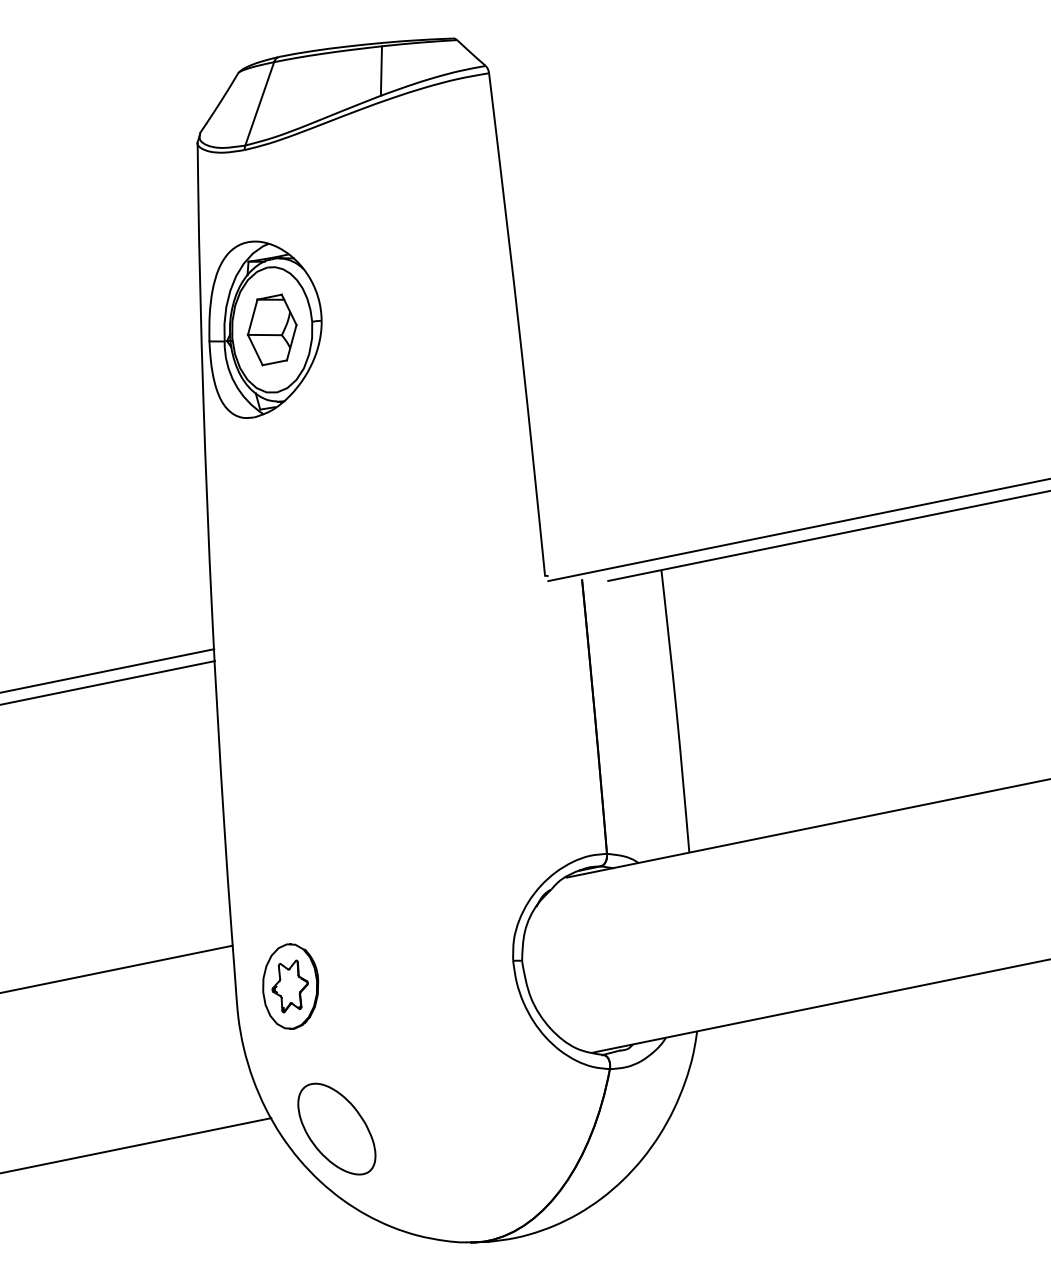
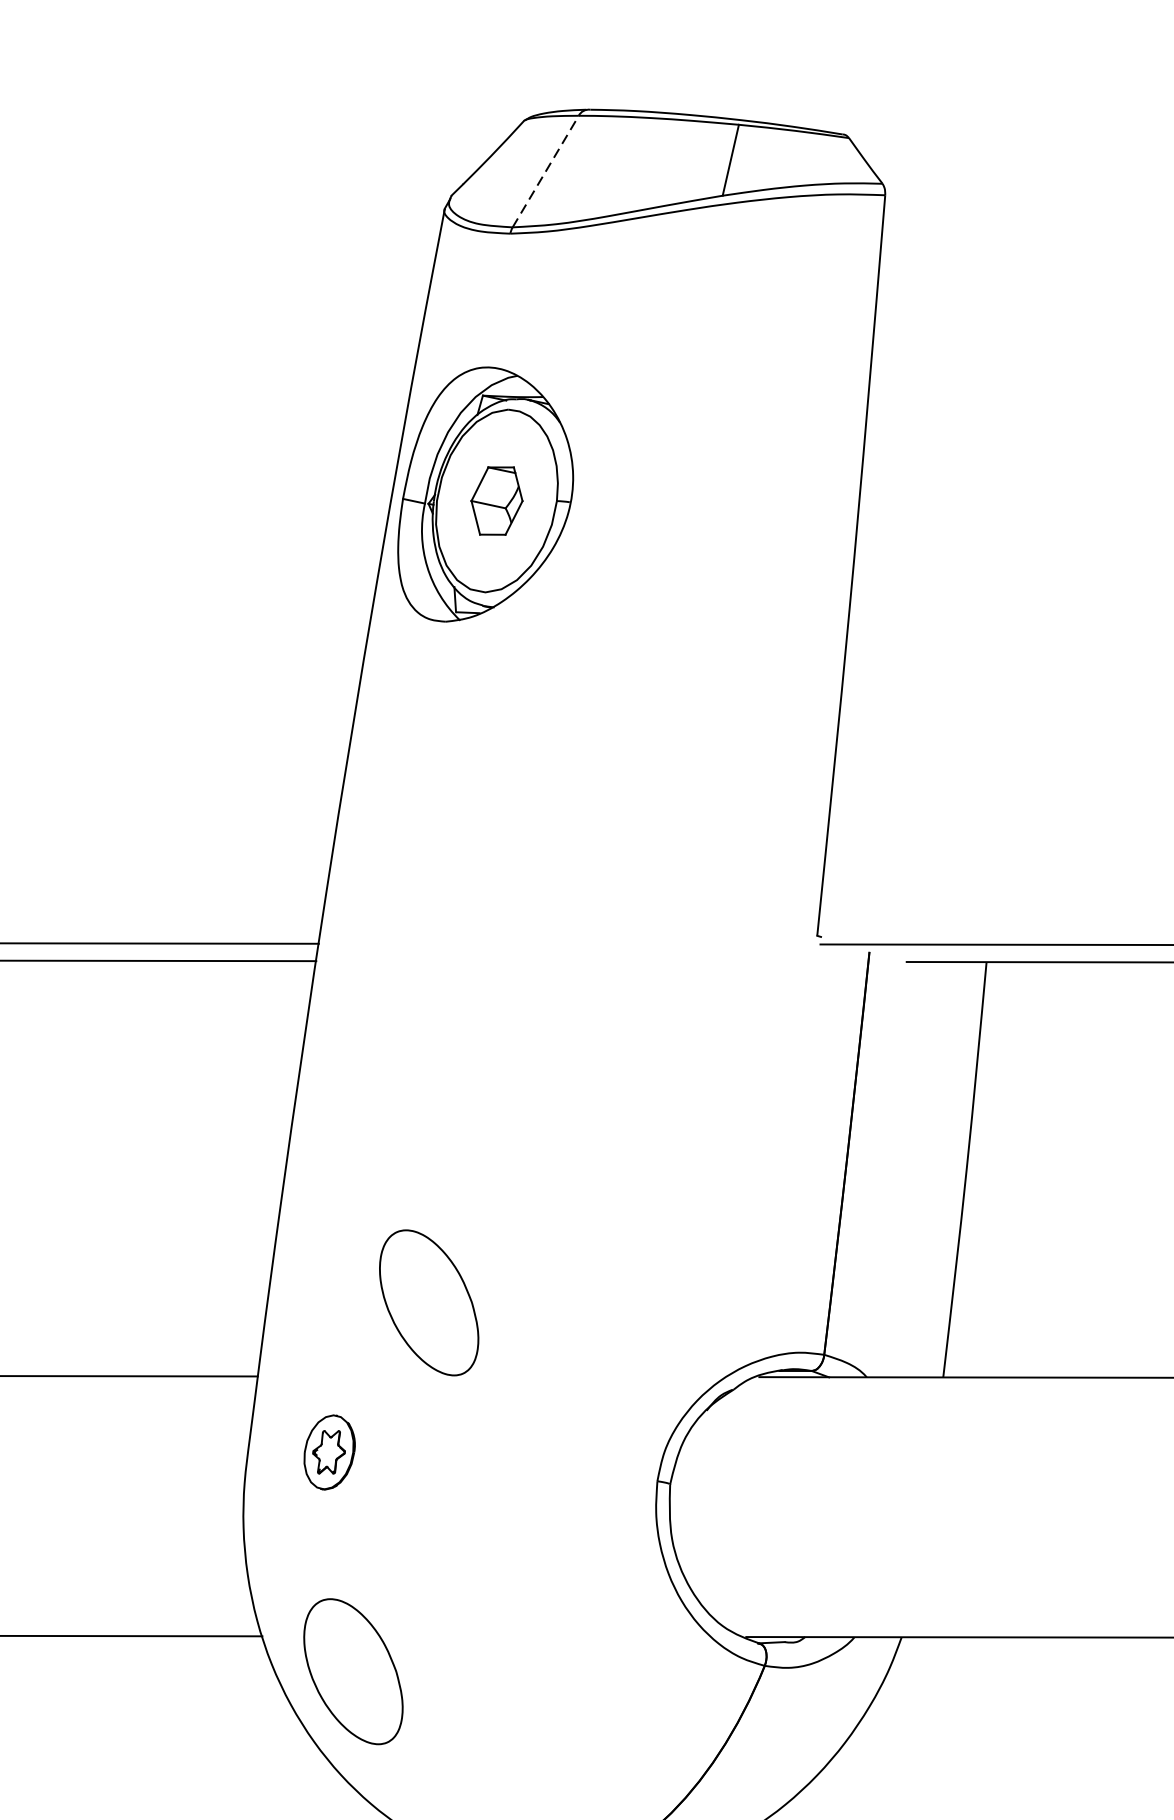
line: (259, 103) -> (545, 170), solid -> dashed
part: (272, 329) -> (497, 500), size x0.7
part: (336, 872) -> (429, 1301), added
part: (290, 986) -> (329, 1452), size x0.6

